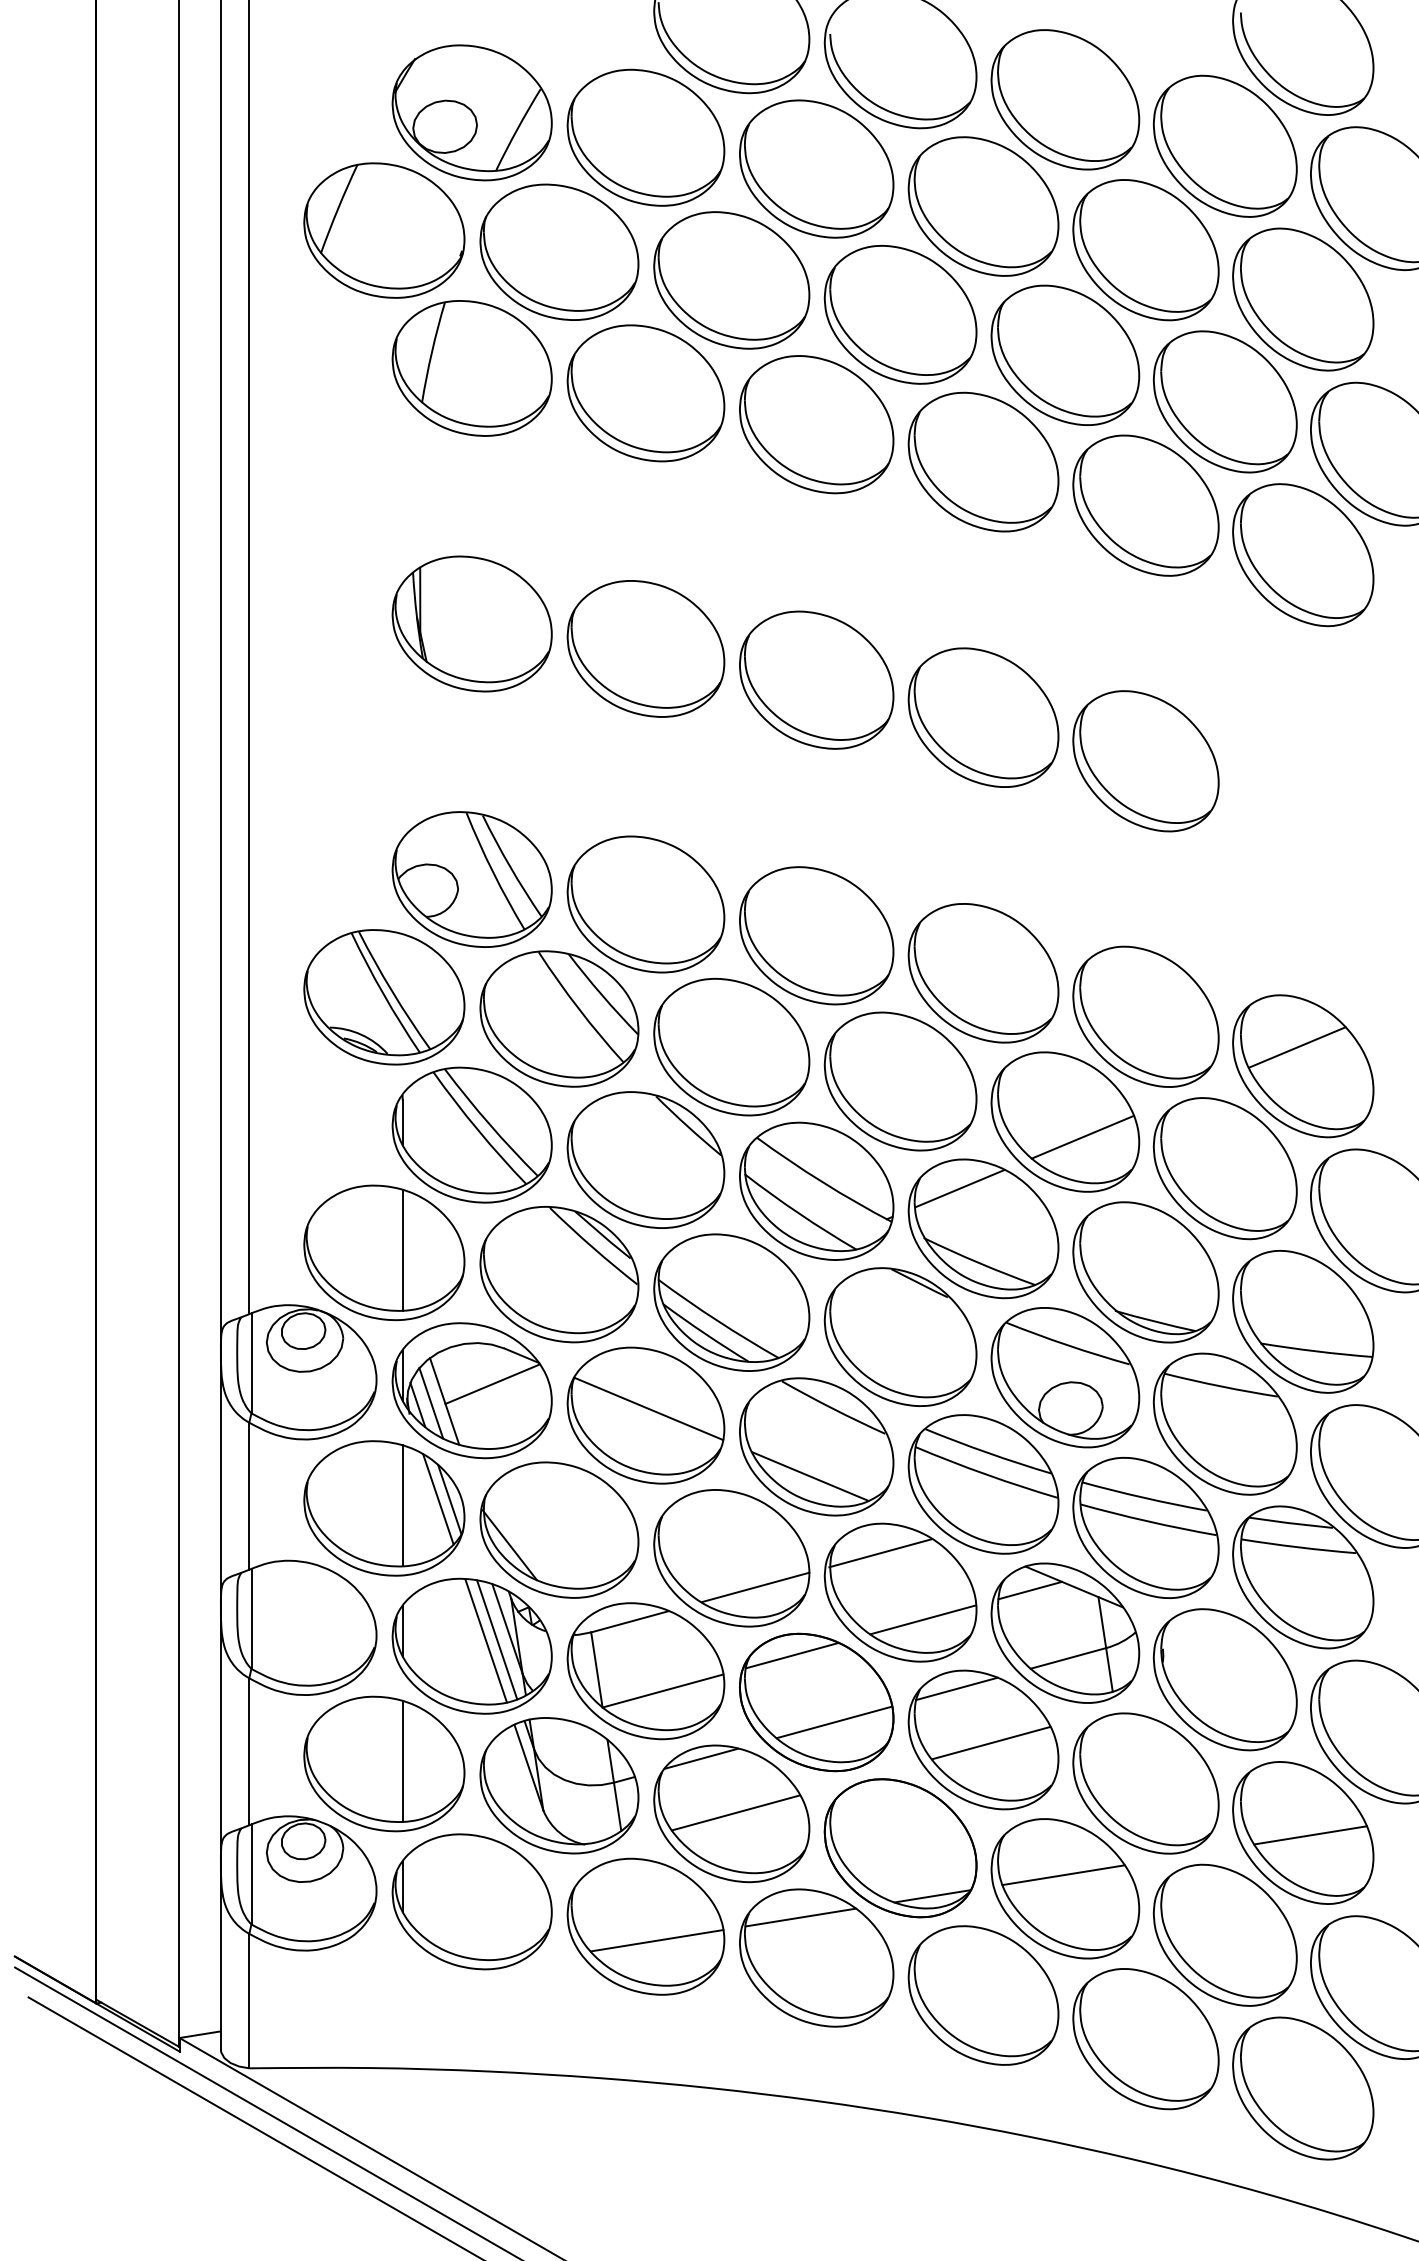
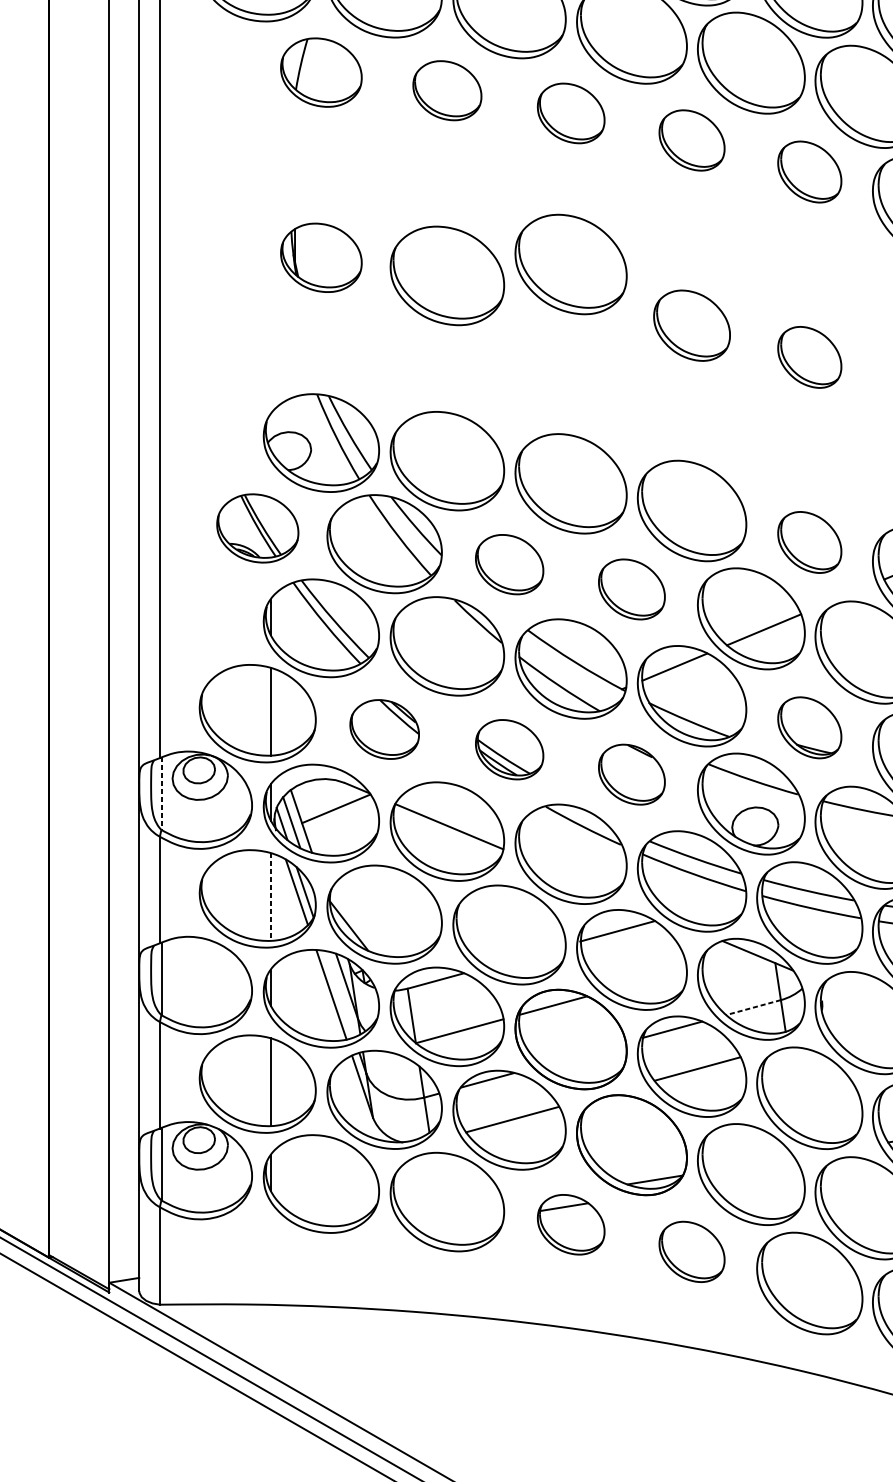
part: (471, 368) -> (320, 72), size x0.7
part: (645, 393) -> (447, 90), size x0.6
part: (816, 424) -> (570, 113), size x0.6
part: (983, 461) -> (692, 140), size x0.6
part: (1145, 505) -> (809, 171), size x0.6
part: (471, 623) -> (320, 257), size x0.7
part: (816, 679) -> (570, 264), moved
part: (983, 717) -> (692, 325), size x0.7
part: (1145, 761) -> (809, 357), size x0.6
part: (384, 997) -> (257, 528), size x0.7
part: (1145, 1016) -> (809, 542), size x0.6
part: (731, 1047) -> (509, 564), size x0.6
part: (900, 1081) -> (631, 589), size x0.6
part: (1145, 1272) -> (809, 727), size x0.6
part: (559, 1274) -> (384, 729), size x0.6
part: (731, 1302) -> (509, 749), size x0.6
part: (900, 1336) -> (631, 774), size x0.6
line: (252, 1363) -> (162, 793), solid -> dashed
line: (810, 1476) -> (566, 875), removed
line: (402, 1506) -> (270, 897), solid -> dashed
line: (755, 1587) -> (526, 956), removed
line: (1030, 1590) -> (726, 958), removed
line: (923, 1619) -> (648, 979), removed
line: (497, 1639) -> (339, 993), removed
line: (1067, 1658) -> (752, 1007), solid -> dashed
line: (834, 1722) -> (584, 1054), removed
line: (1063, 1875) -> (750, 1164), removed
line: (656, 1940) -> (455, 1212), removed
part: (816, 1957) -> (570, 1224), size x0.6
part: (983, 1995) -> (692, 1251), size x0.6

